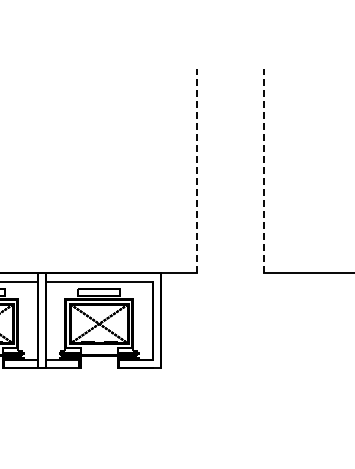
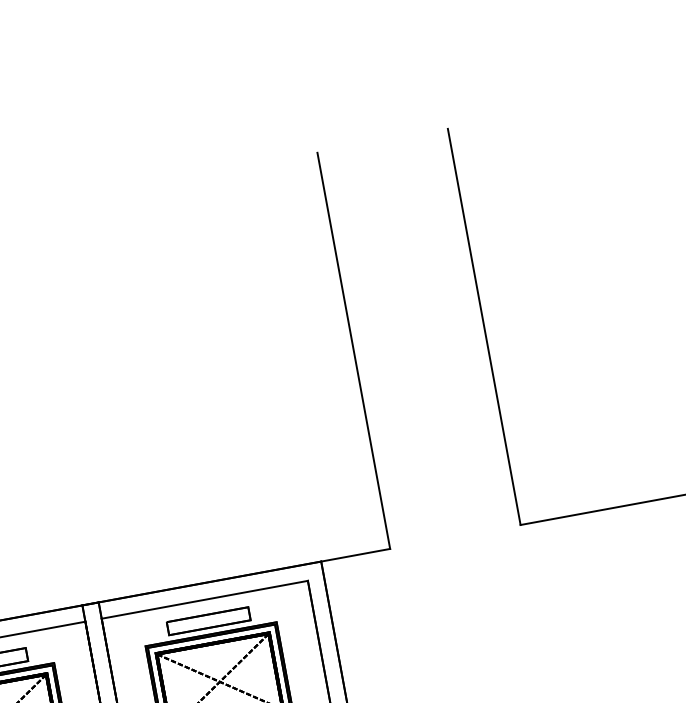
line: (196, 170) -> (353, 350), dashed -> solid
line: (263, 170) -> (483, 326), dashed -> solid

